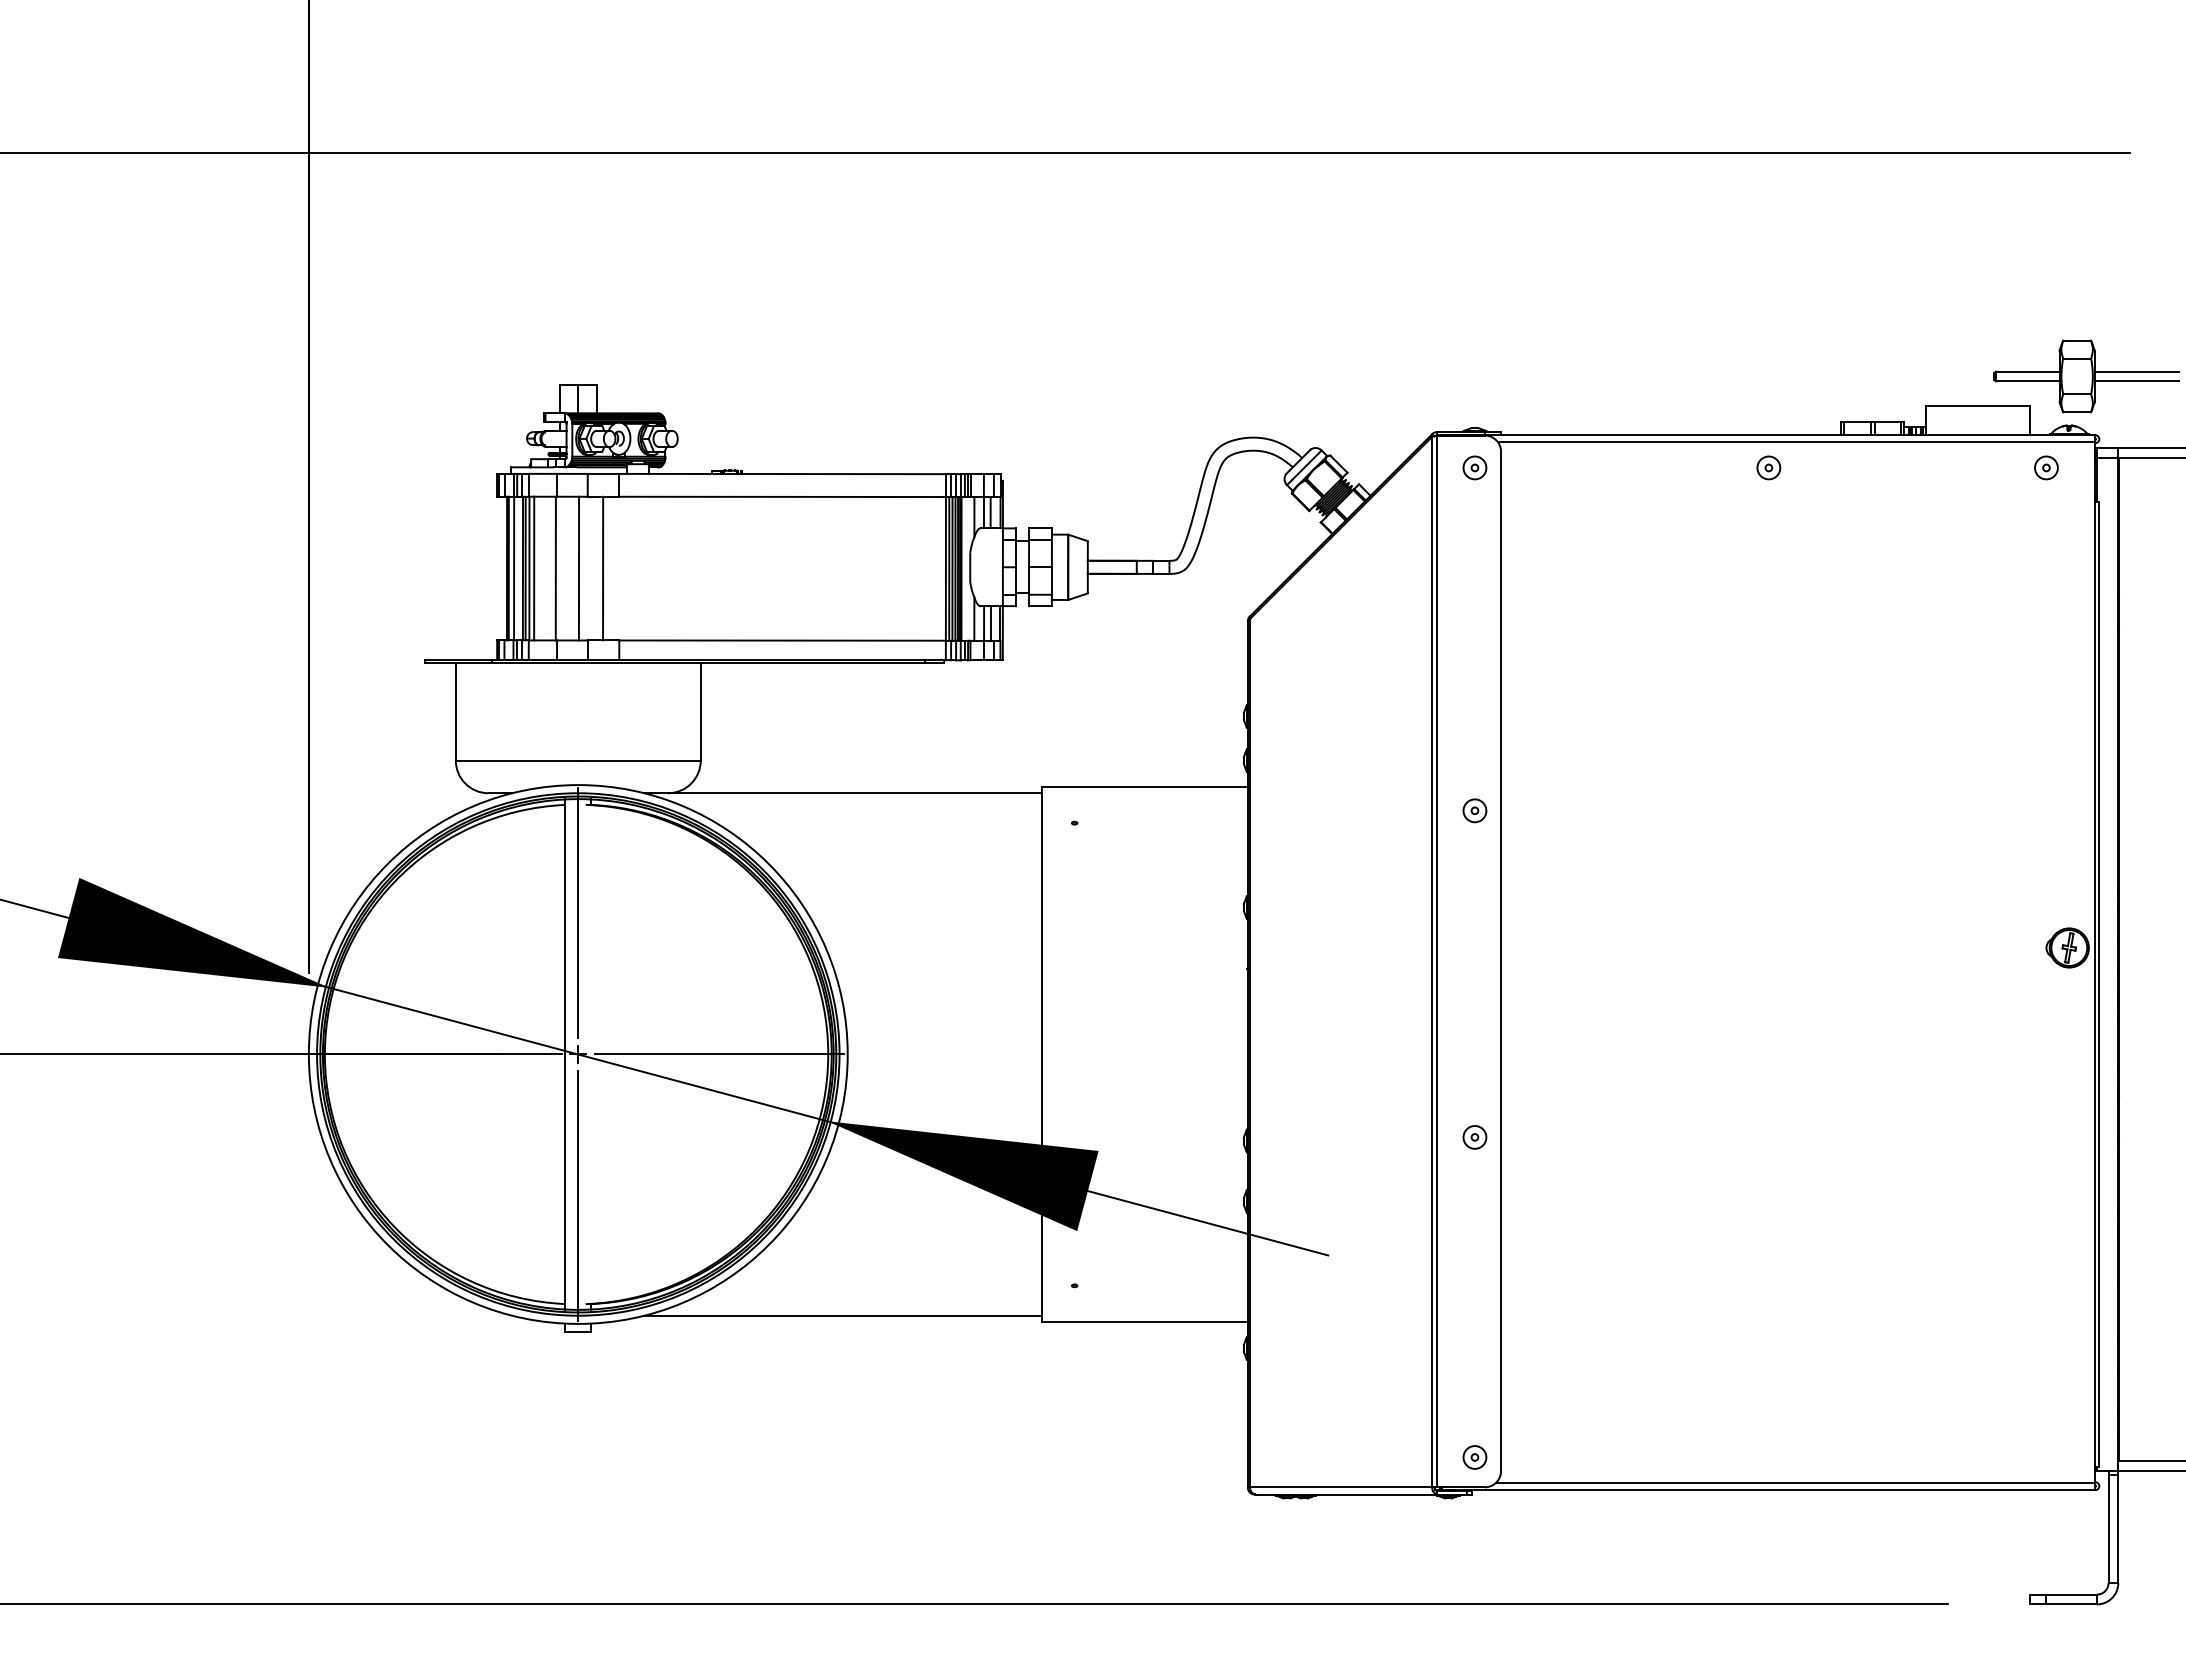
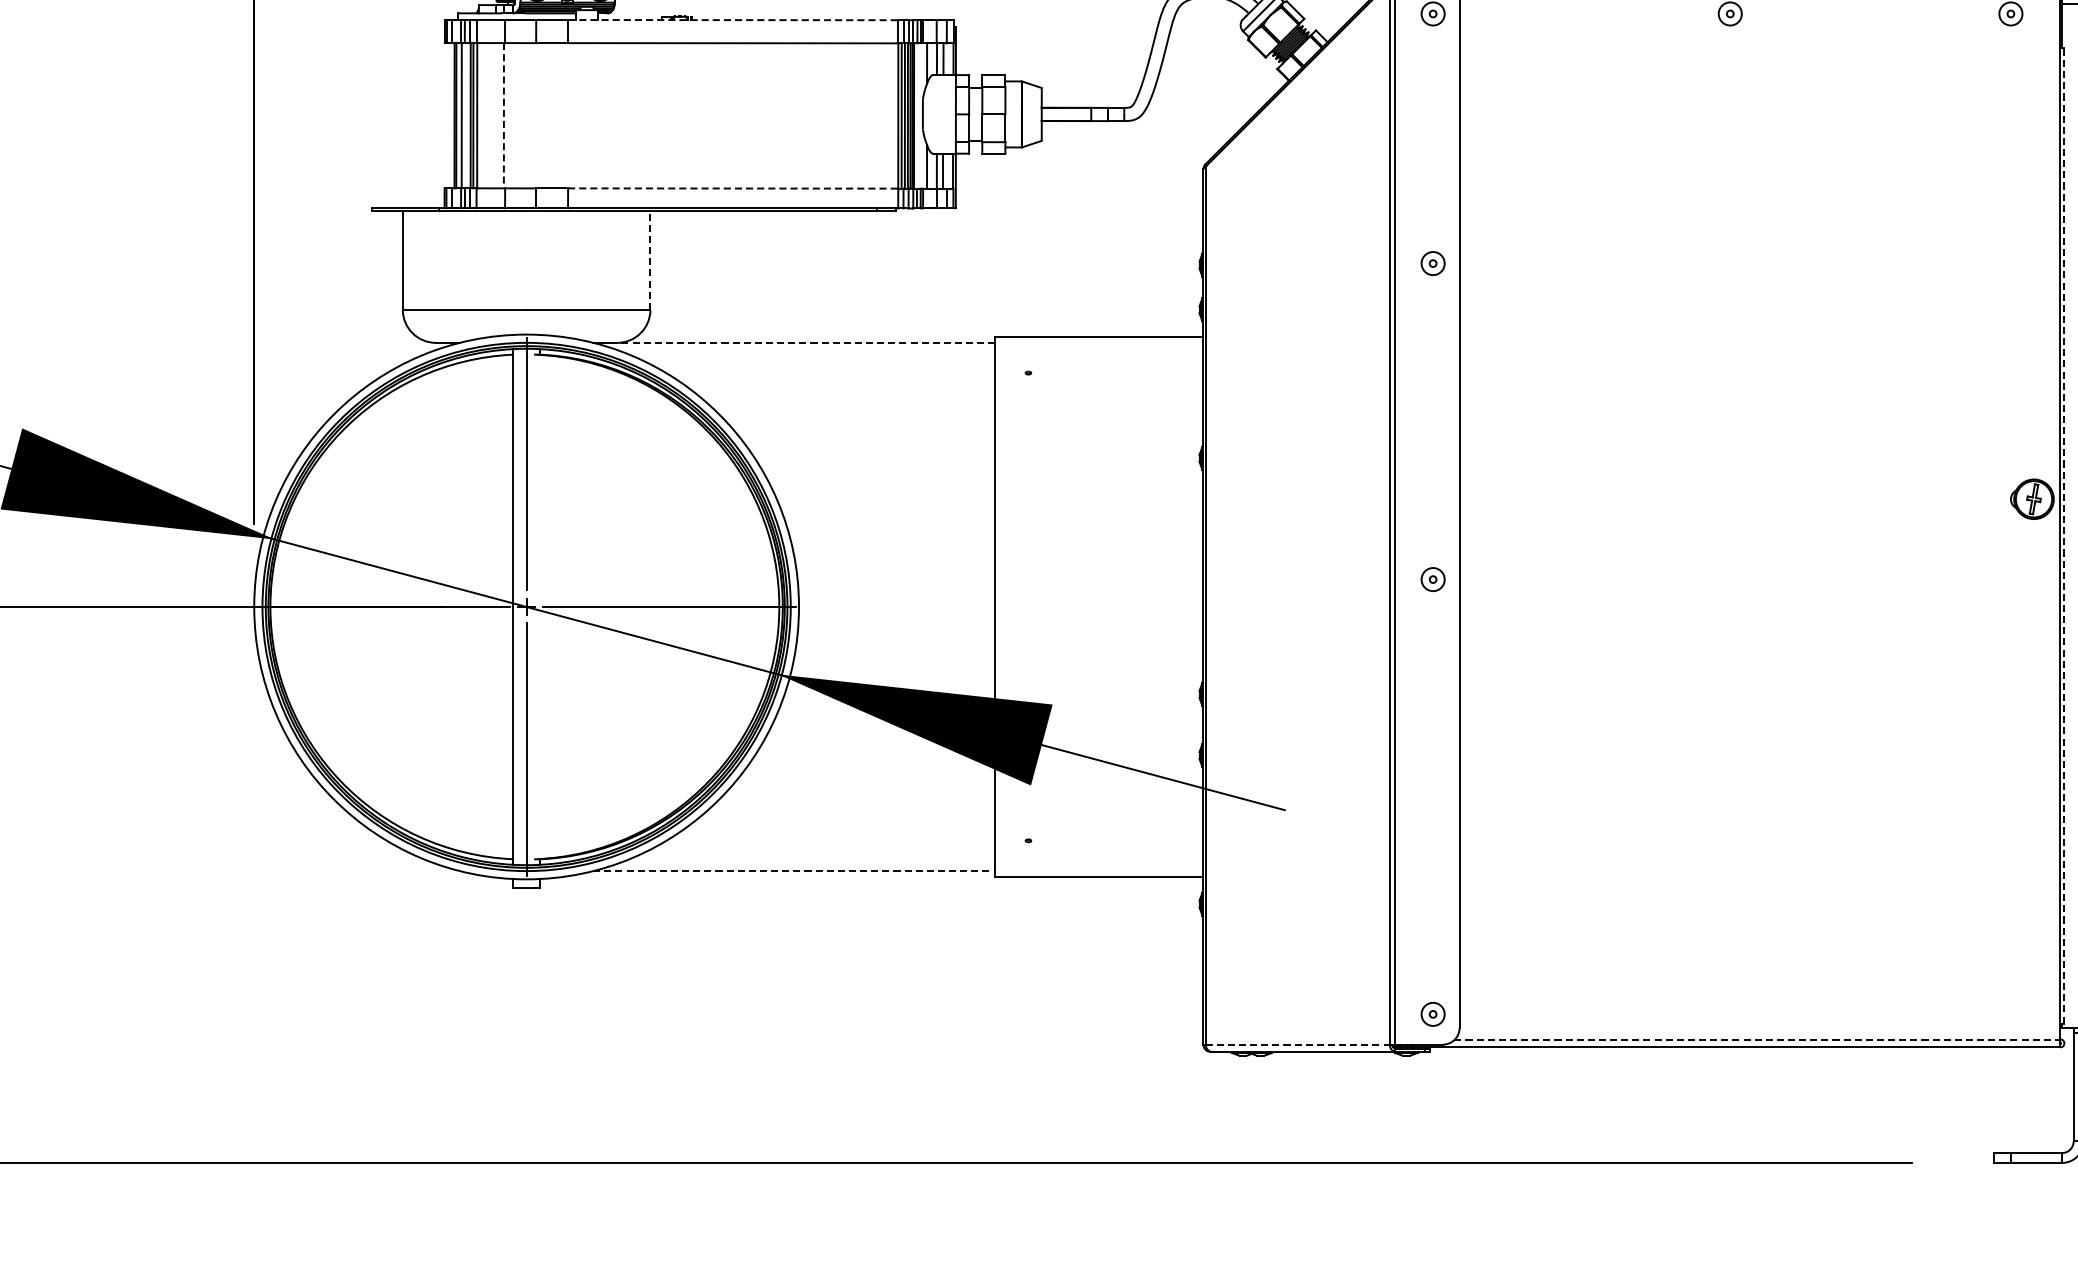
line: (783, 474) -> (734, 20), solid -> dashed
line: (534, 568) -> (482, 115), removed
line: (555, 568) -> (503, 115), solid -> dashed
line: (578, 568) -> (526, 115), removed
line: (603, 568) -> (552, 115), removed
line: (783, 640) -> (734, 188), solid -> dashed
line: (700, 711) -> (650, 260), solid -> dashed
line: (855, 793) -> (806, 343), solid -> dashed
part: (1474, 810) -> (1432, 263), moved
line: (2099, 983) -> (2064, 535), solid -> dashed
part: (1474, 1137) -> (1432, 579), moved
line: (843, 1315) -> (794, 870), solid -> dashed
line: (1795, 1482) -> (1757, 1039), solid -> dashed
line: (1341, 1487) -> (1298, 1044), solid -> dashed

